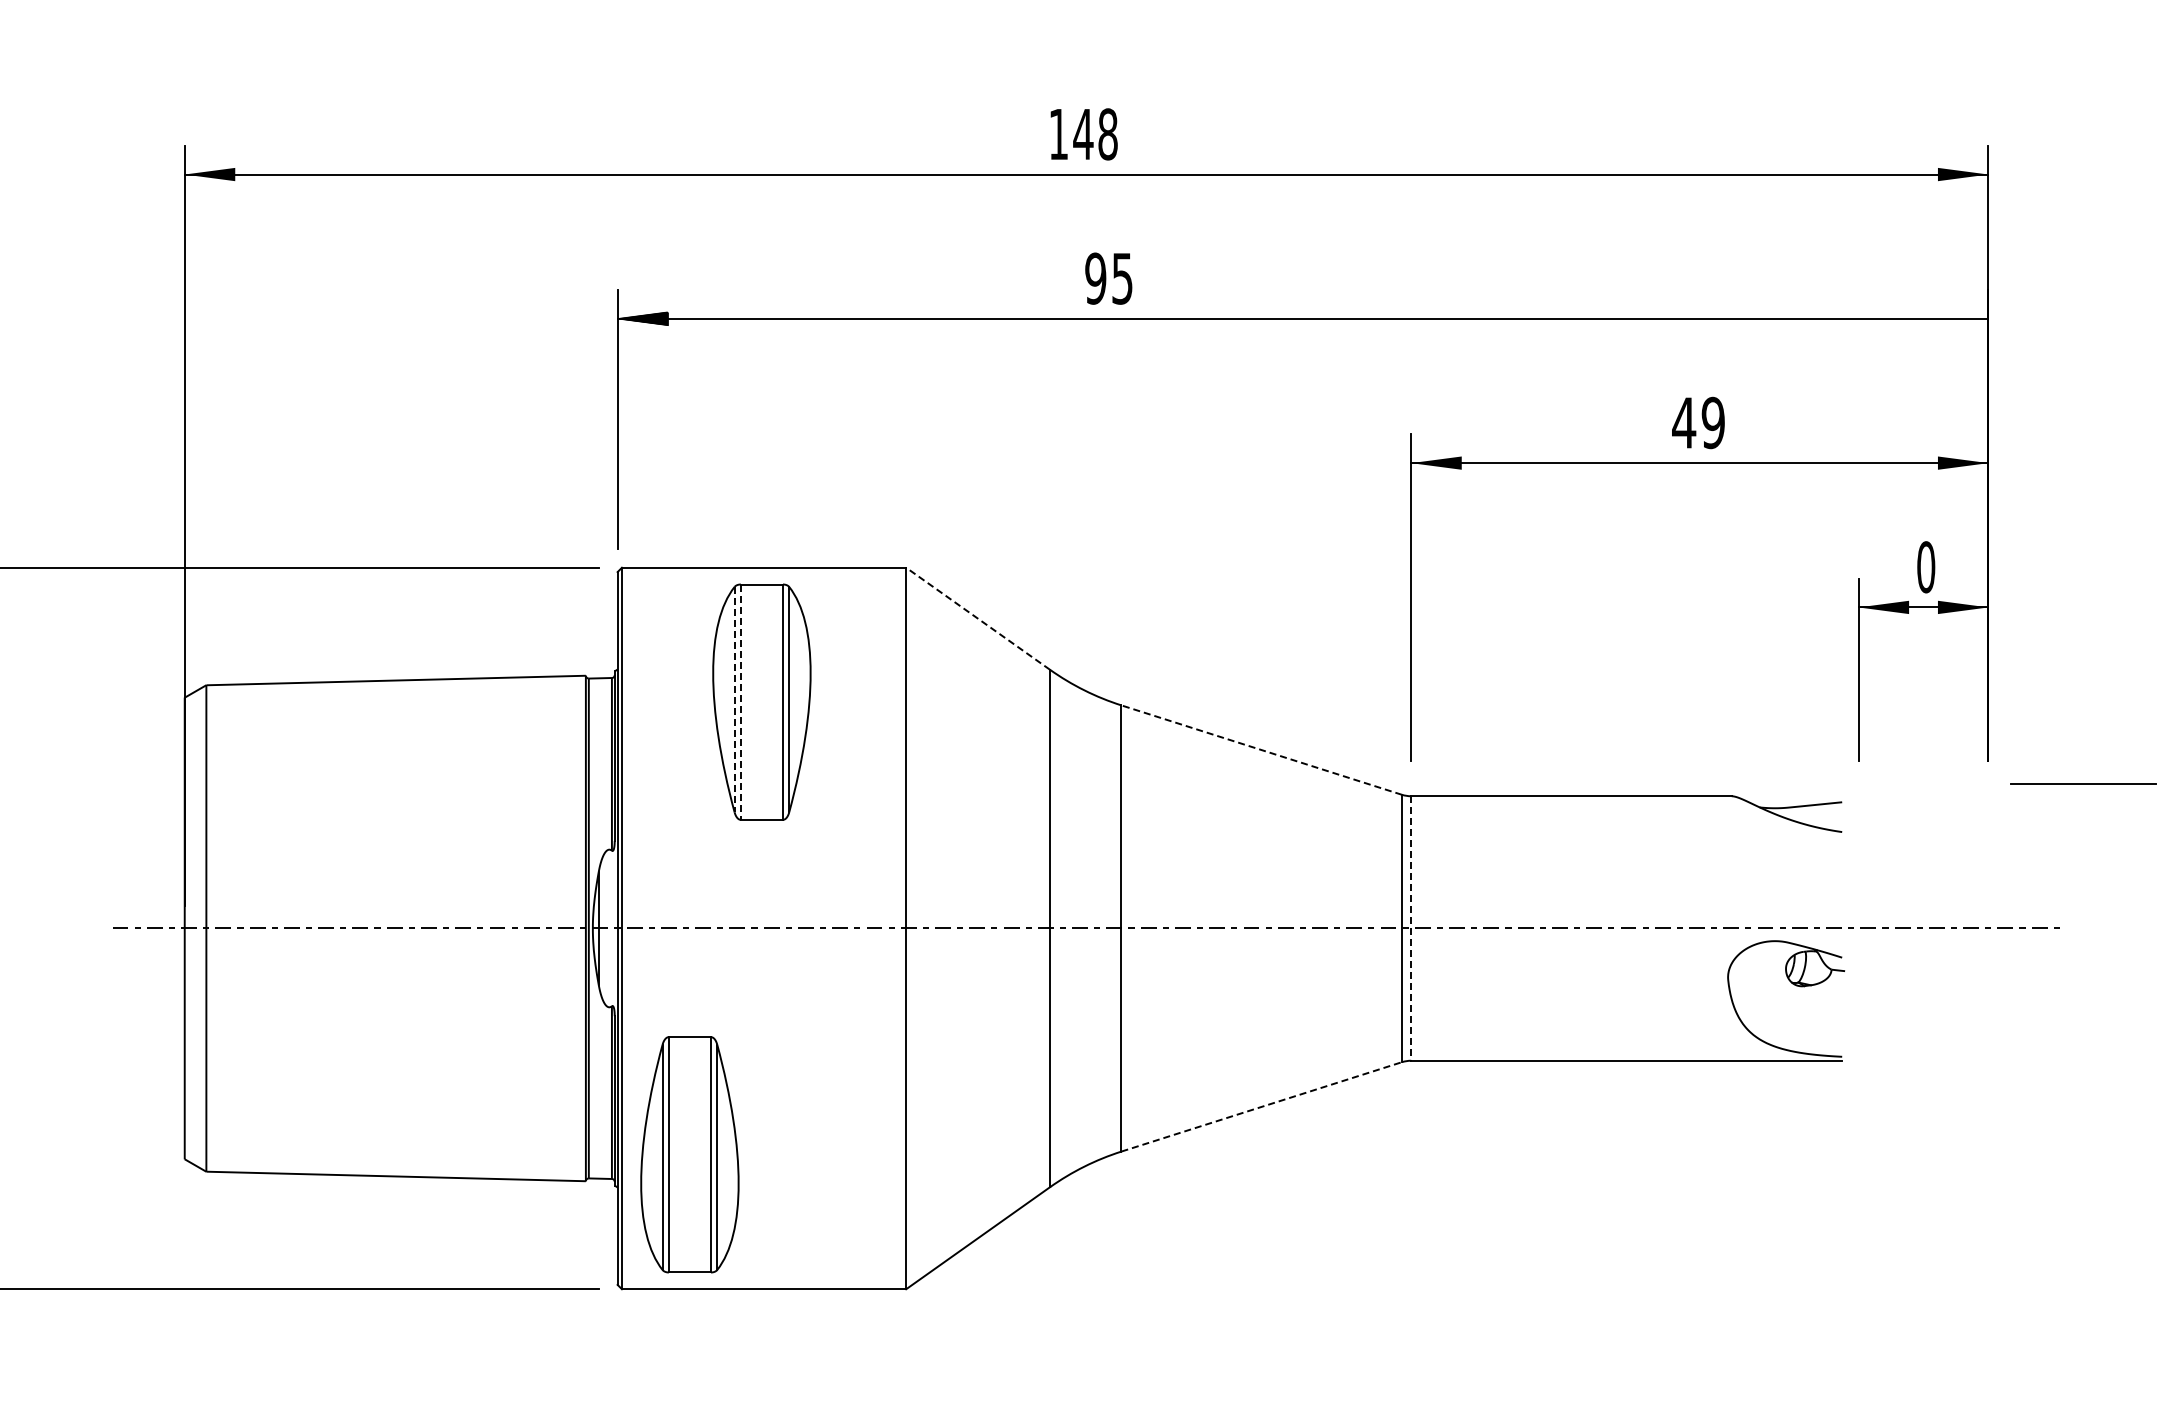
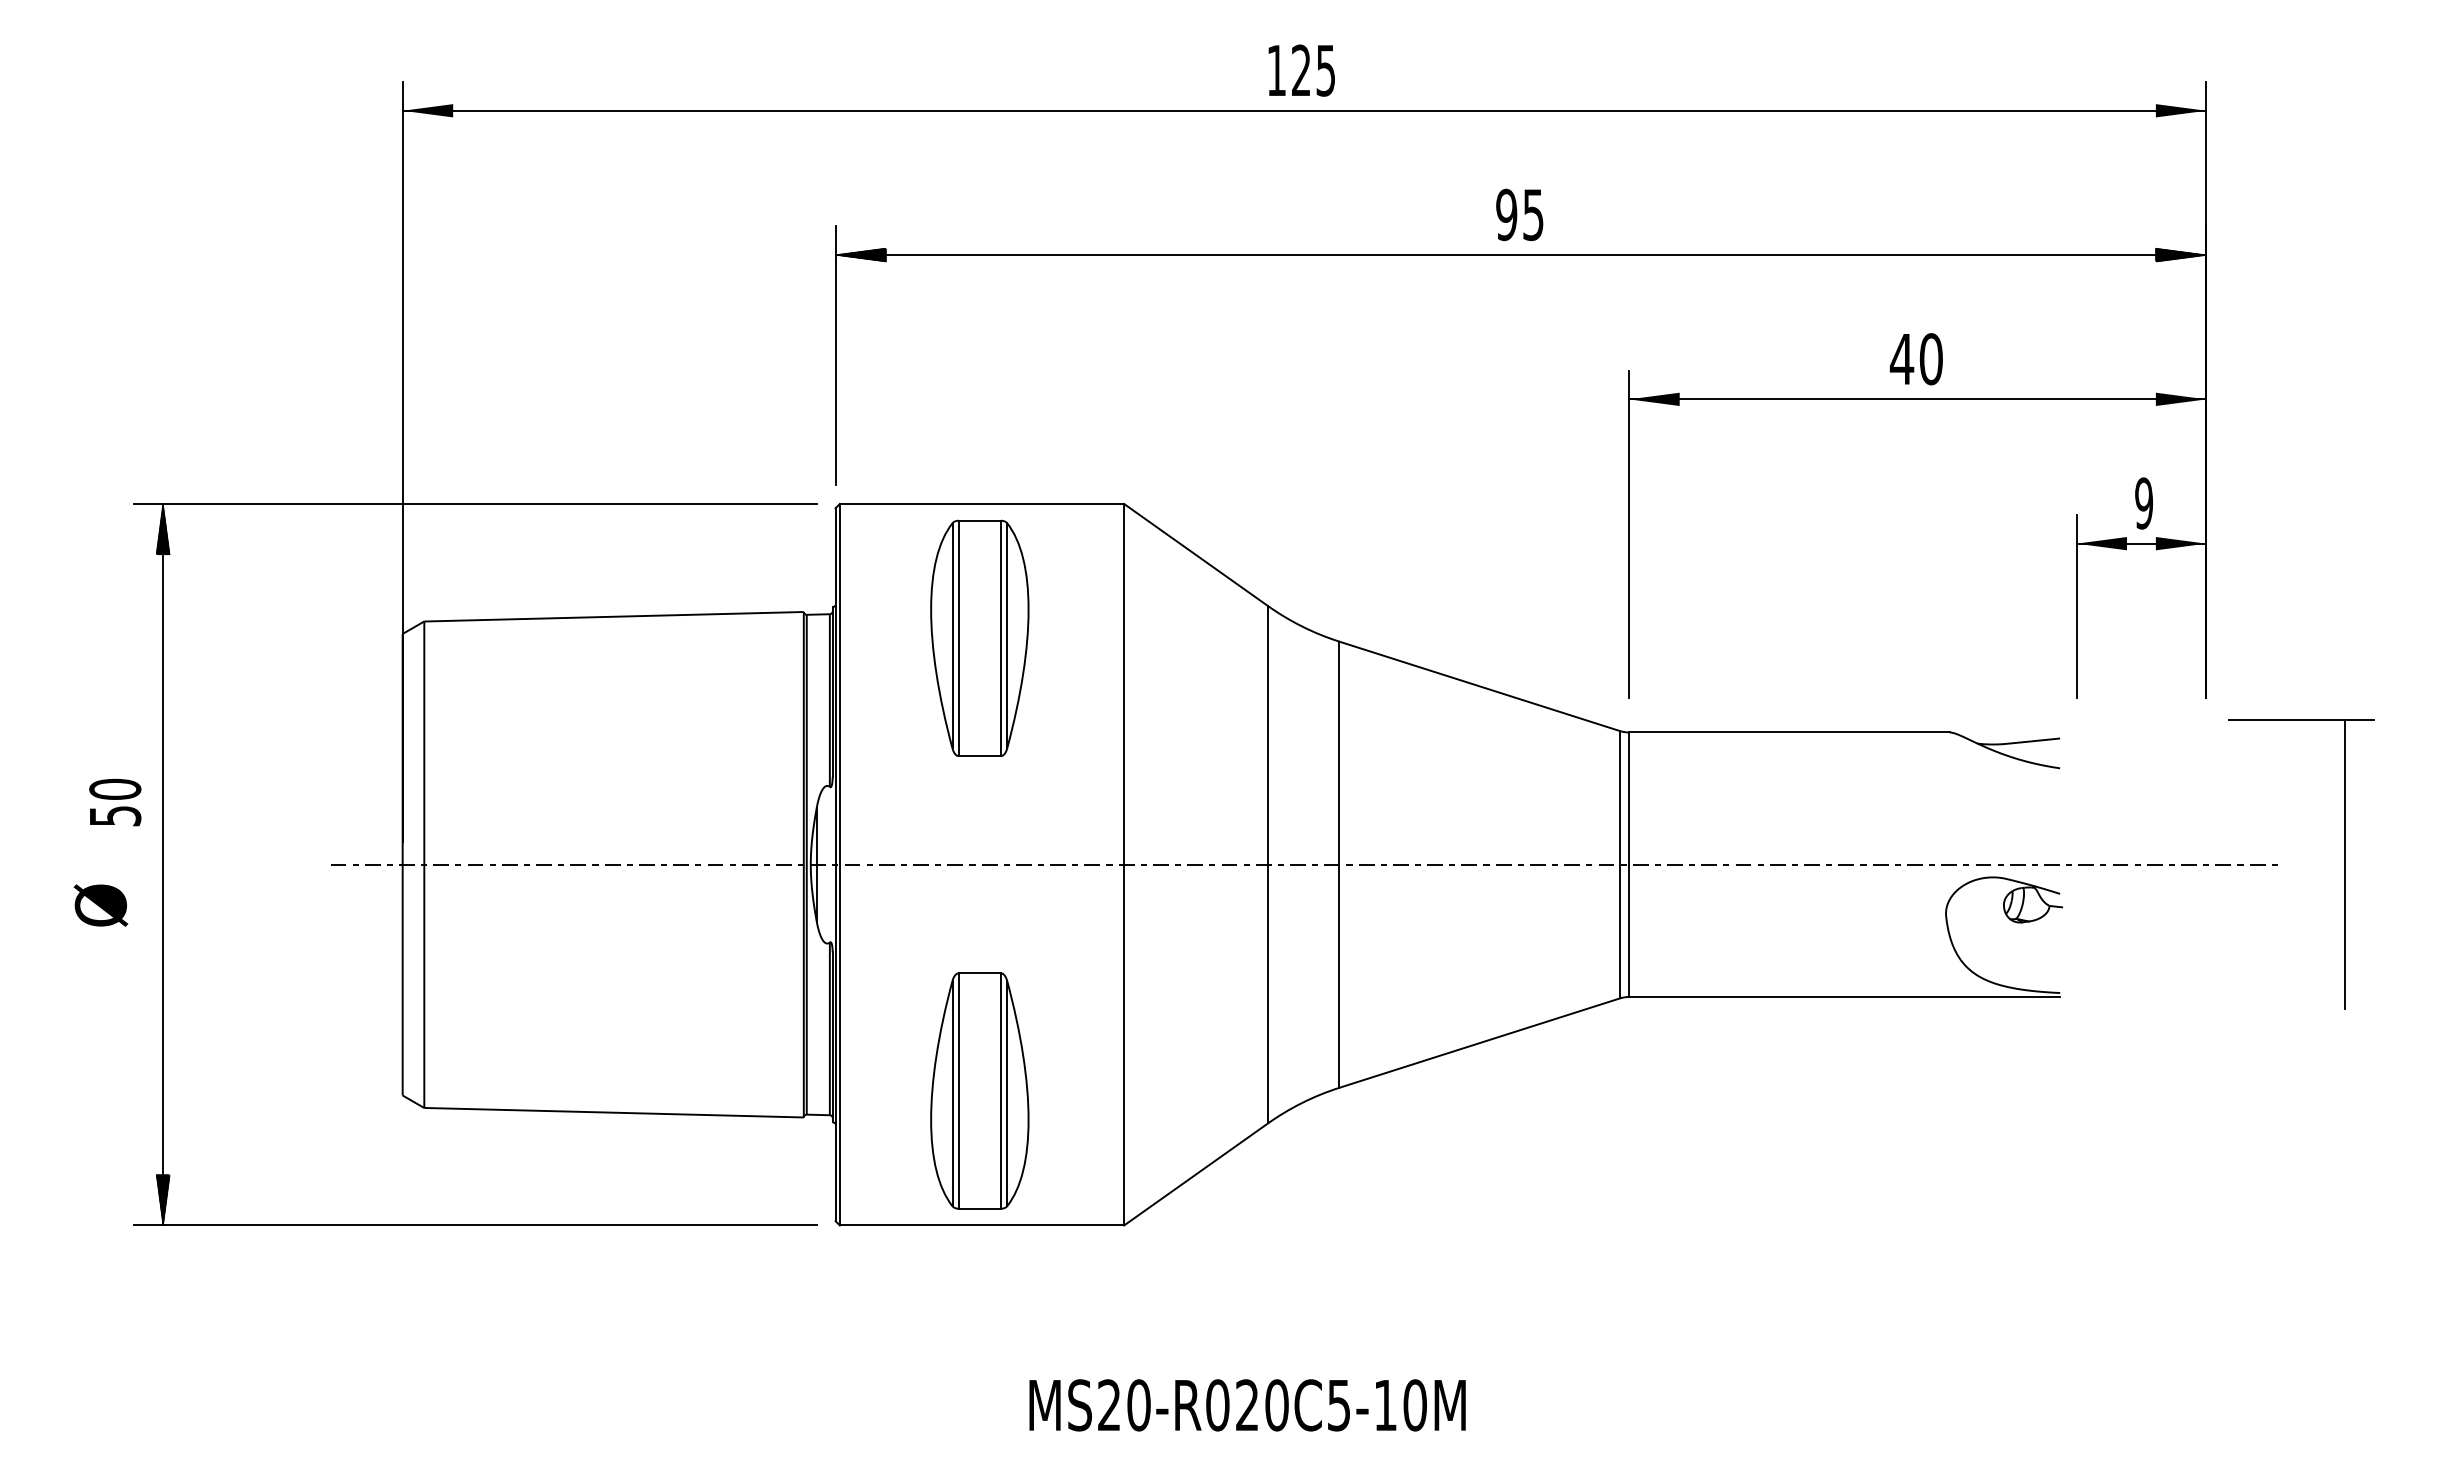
text: (1095, 134) -> (1313, 70), 148 -> 125
text: (1108, 278) -> (1519, 214), moved
hatch: (1962, 318) -> (2180, 254), added
text: (1712, 423) -> (1930, 359), 49 -> 40
text: (1926, 567) -> (2144, 503), 0 -> 9
line: (977, 618) -> (1195, 554), dashed -> solid
line: (734, 699) -> (952, 635), dashed -> solid
line: (740, 702) -> (958, 638), dashed -> solid
line: (1261, 750) -> (1479, 686), dashed -> solid
line: (2126, 928) -> (2344, 864), added
line: (1411, 929) -> (1629, 865), dashed -> solid
line: (1262, 1106) -> (1480, 1042), dashed -> solid
part: (689, 1154) -> (979, 1090), moved

